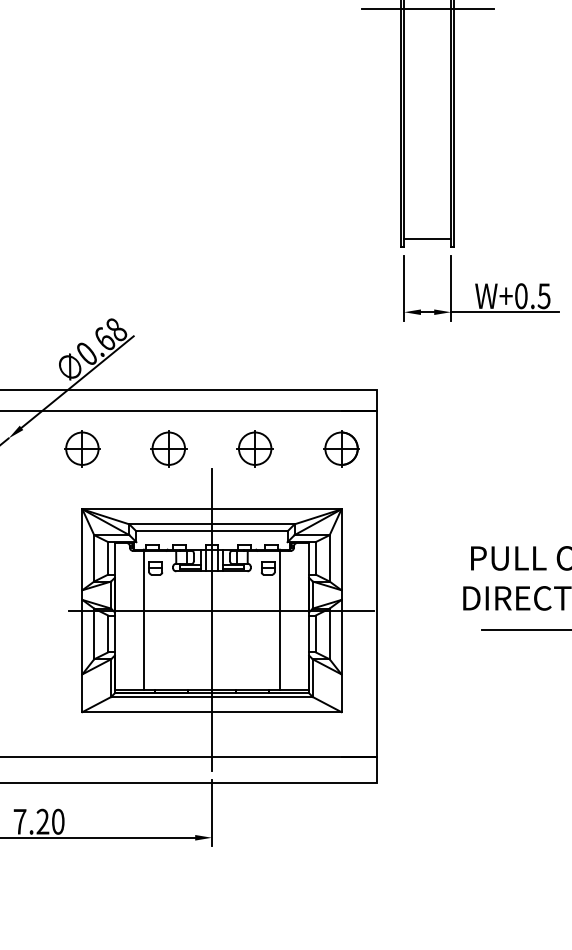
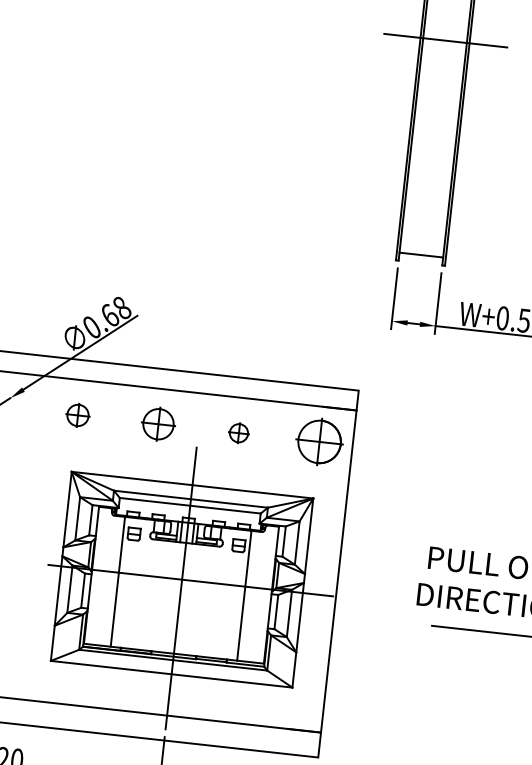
part: (82, 448) -> (78, 415), size x0.7
part: (254, 448) -> (238, 432), size x0.6
part: (341, 448) -> (319, 441), size x1.4

